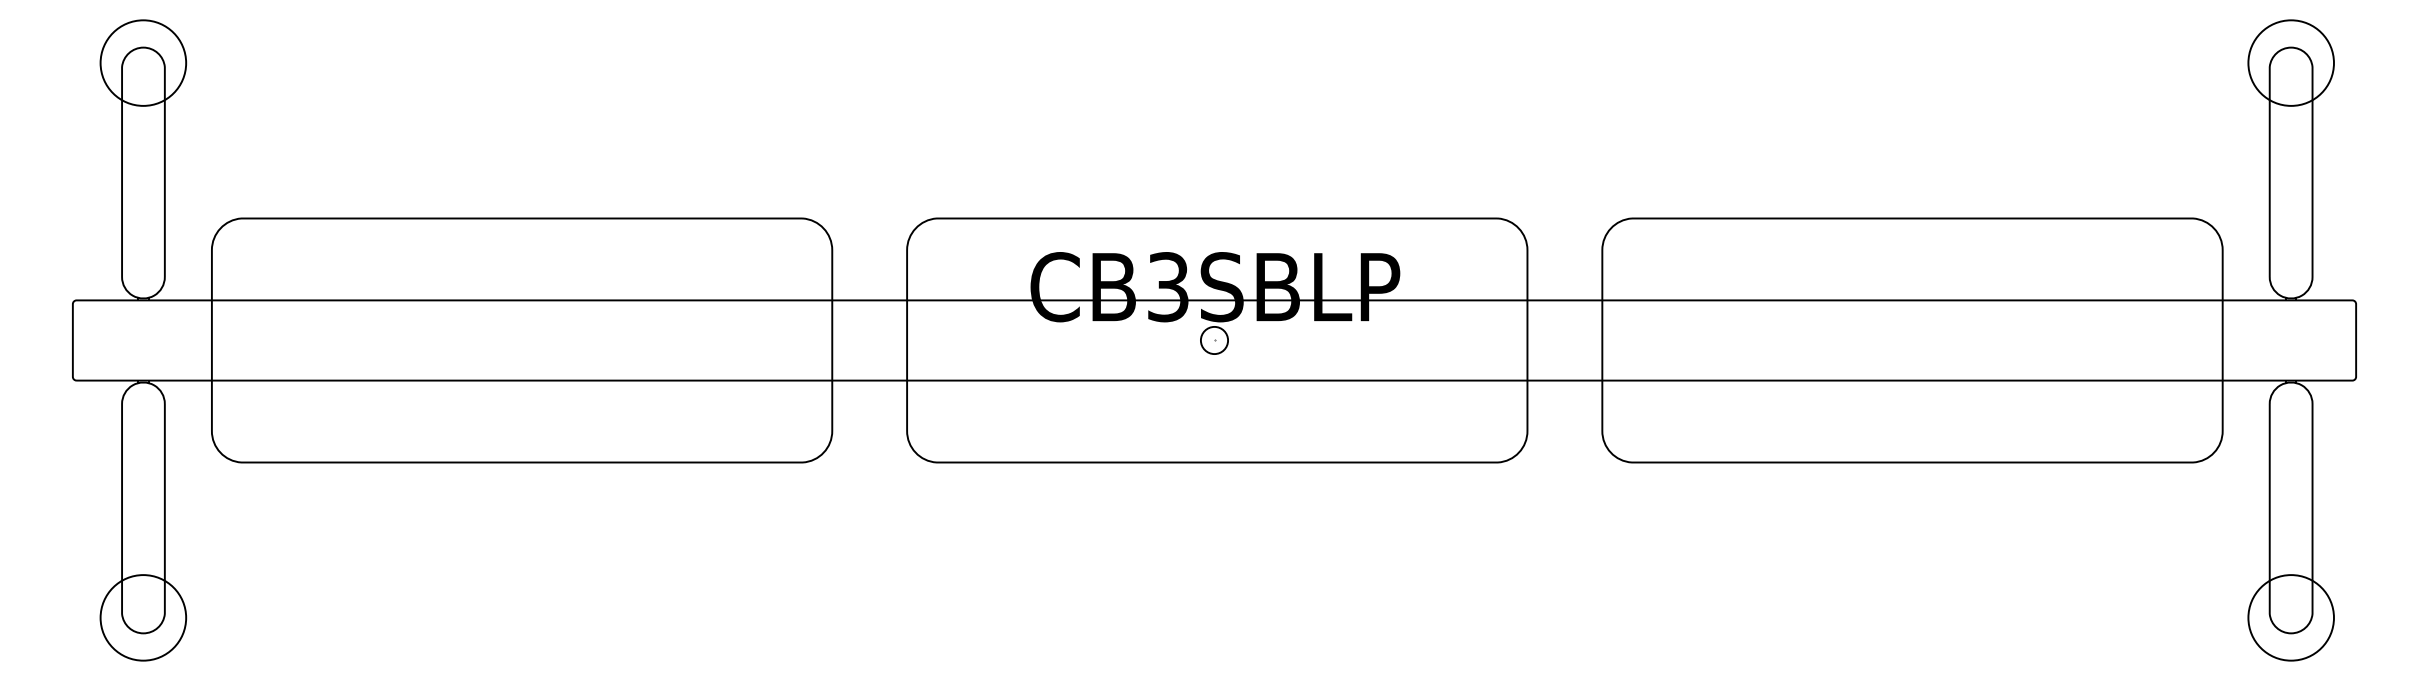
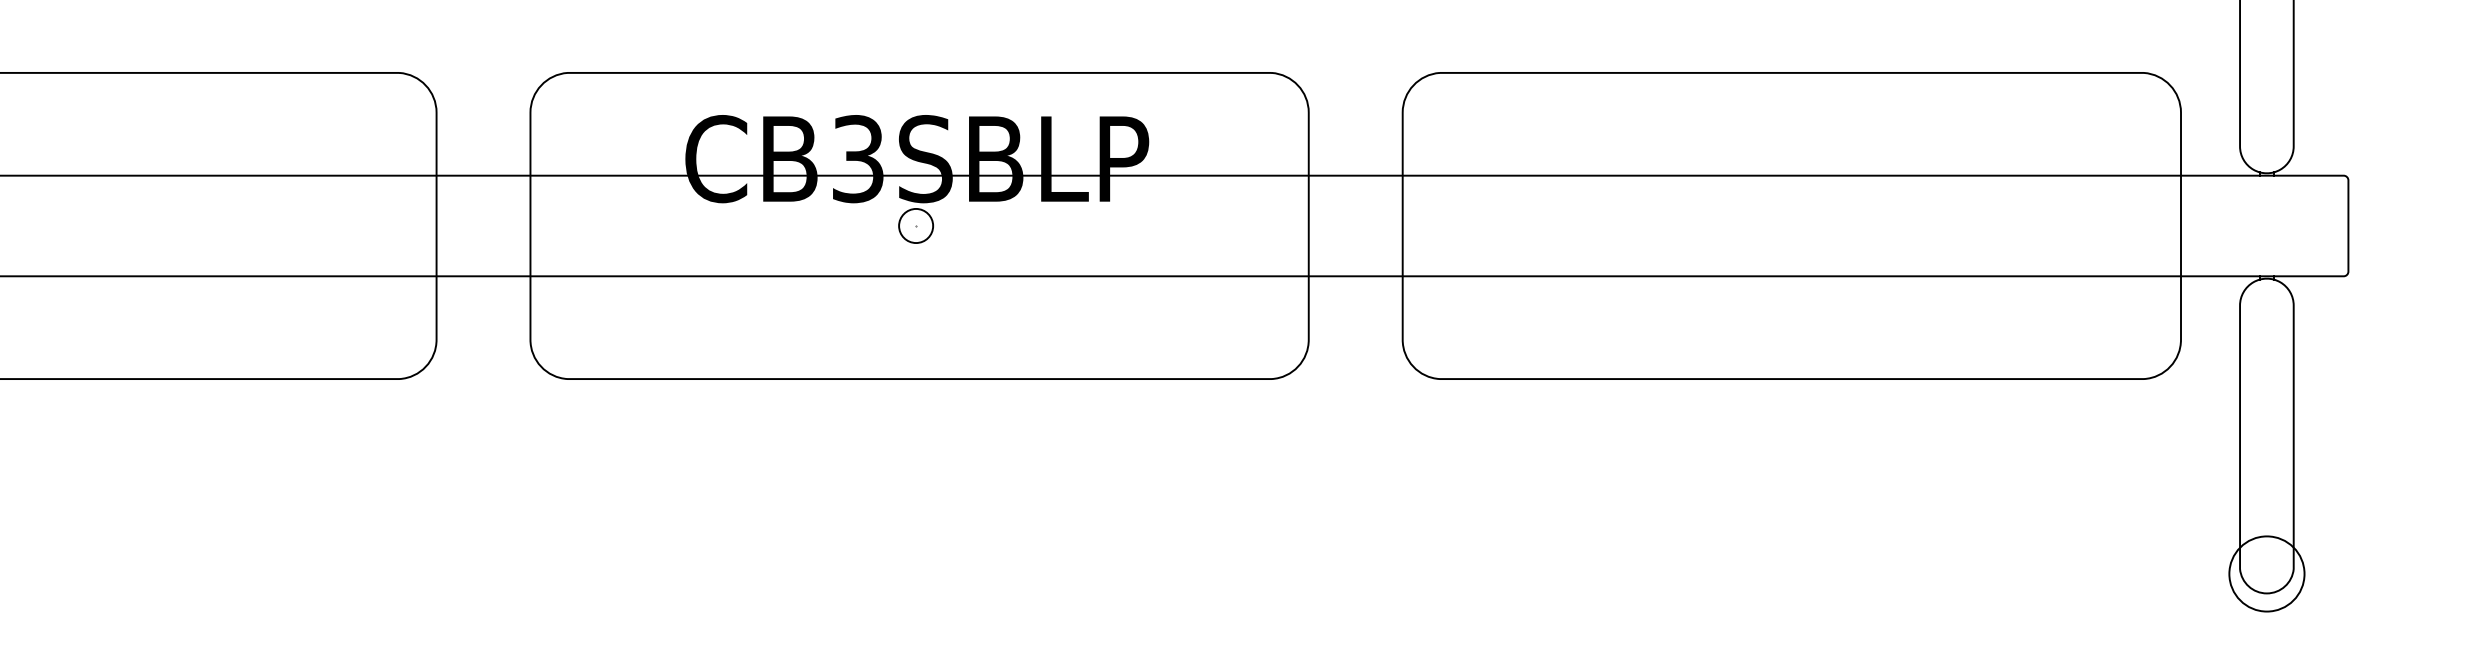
circle: (2290, 617) -> (2266, 573), size x0.7

